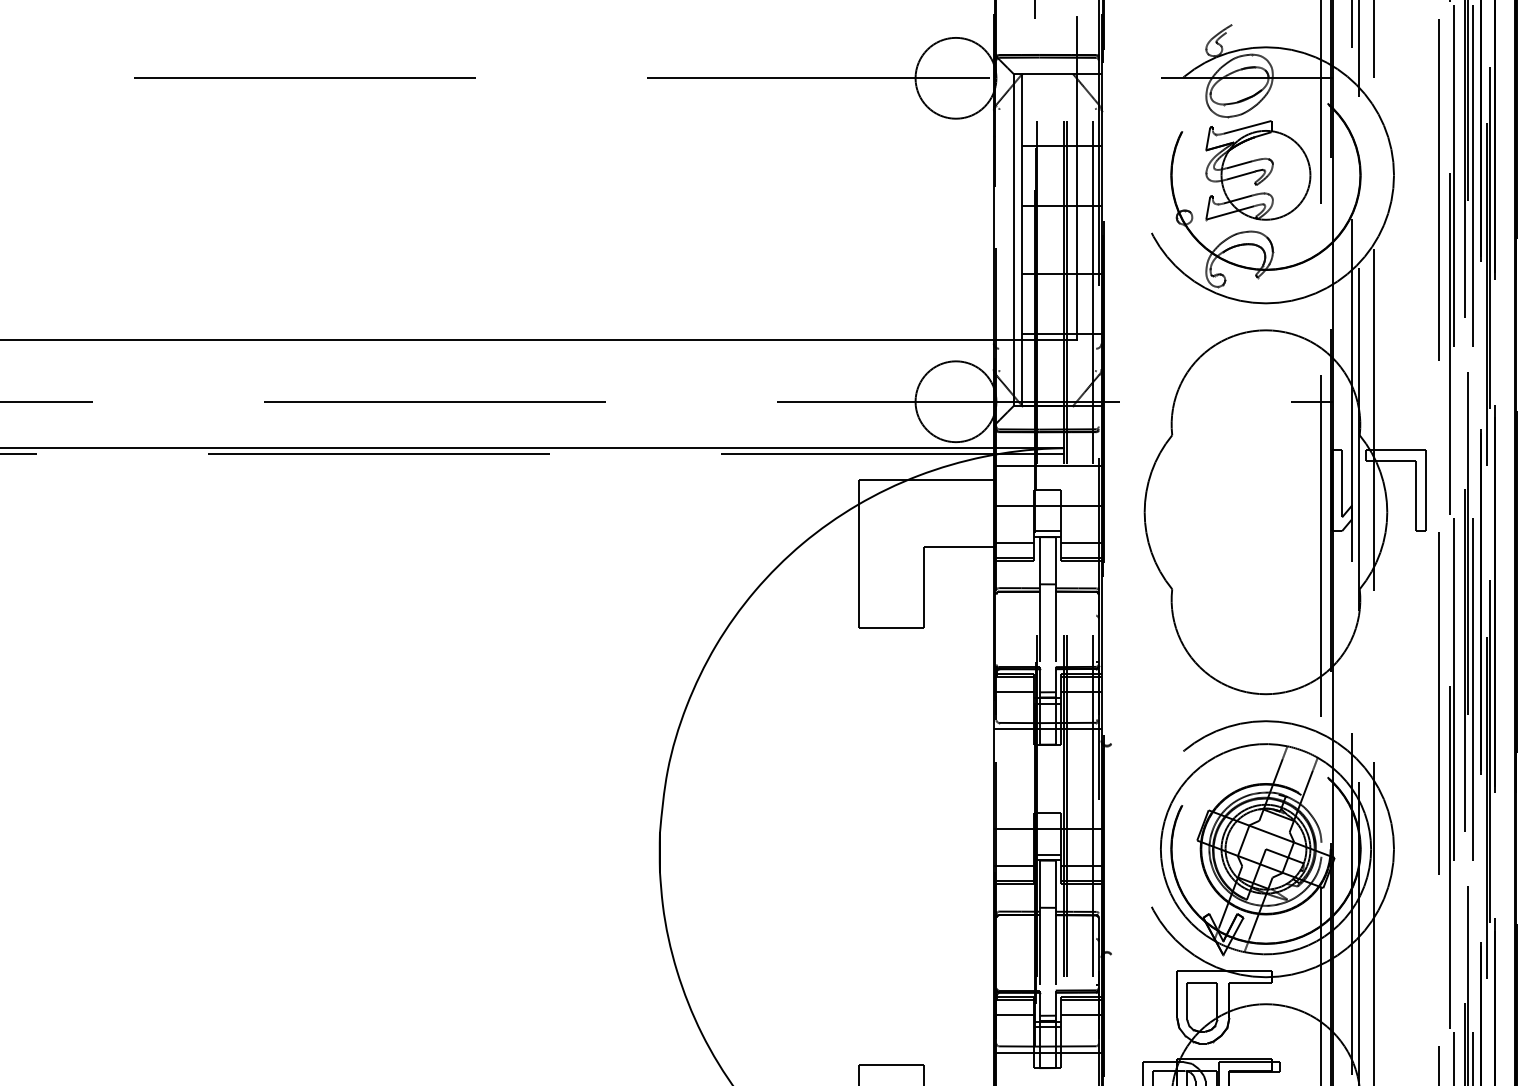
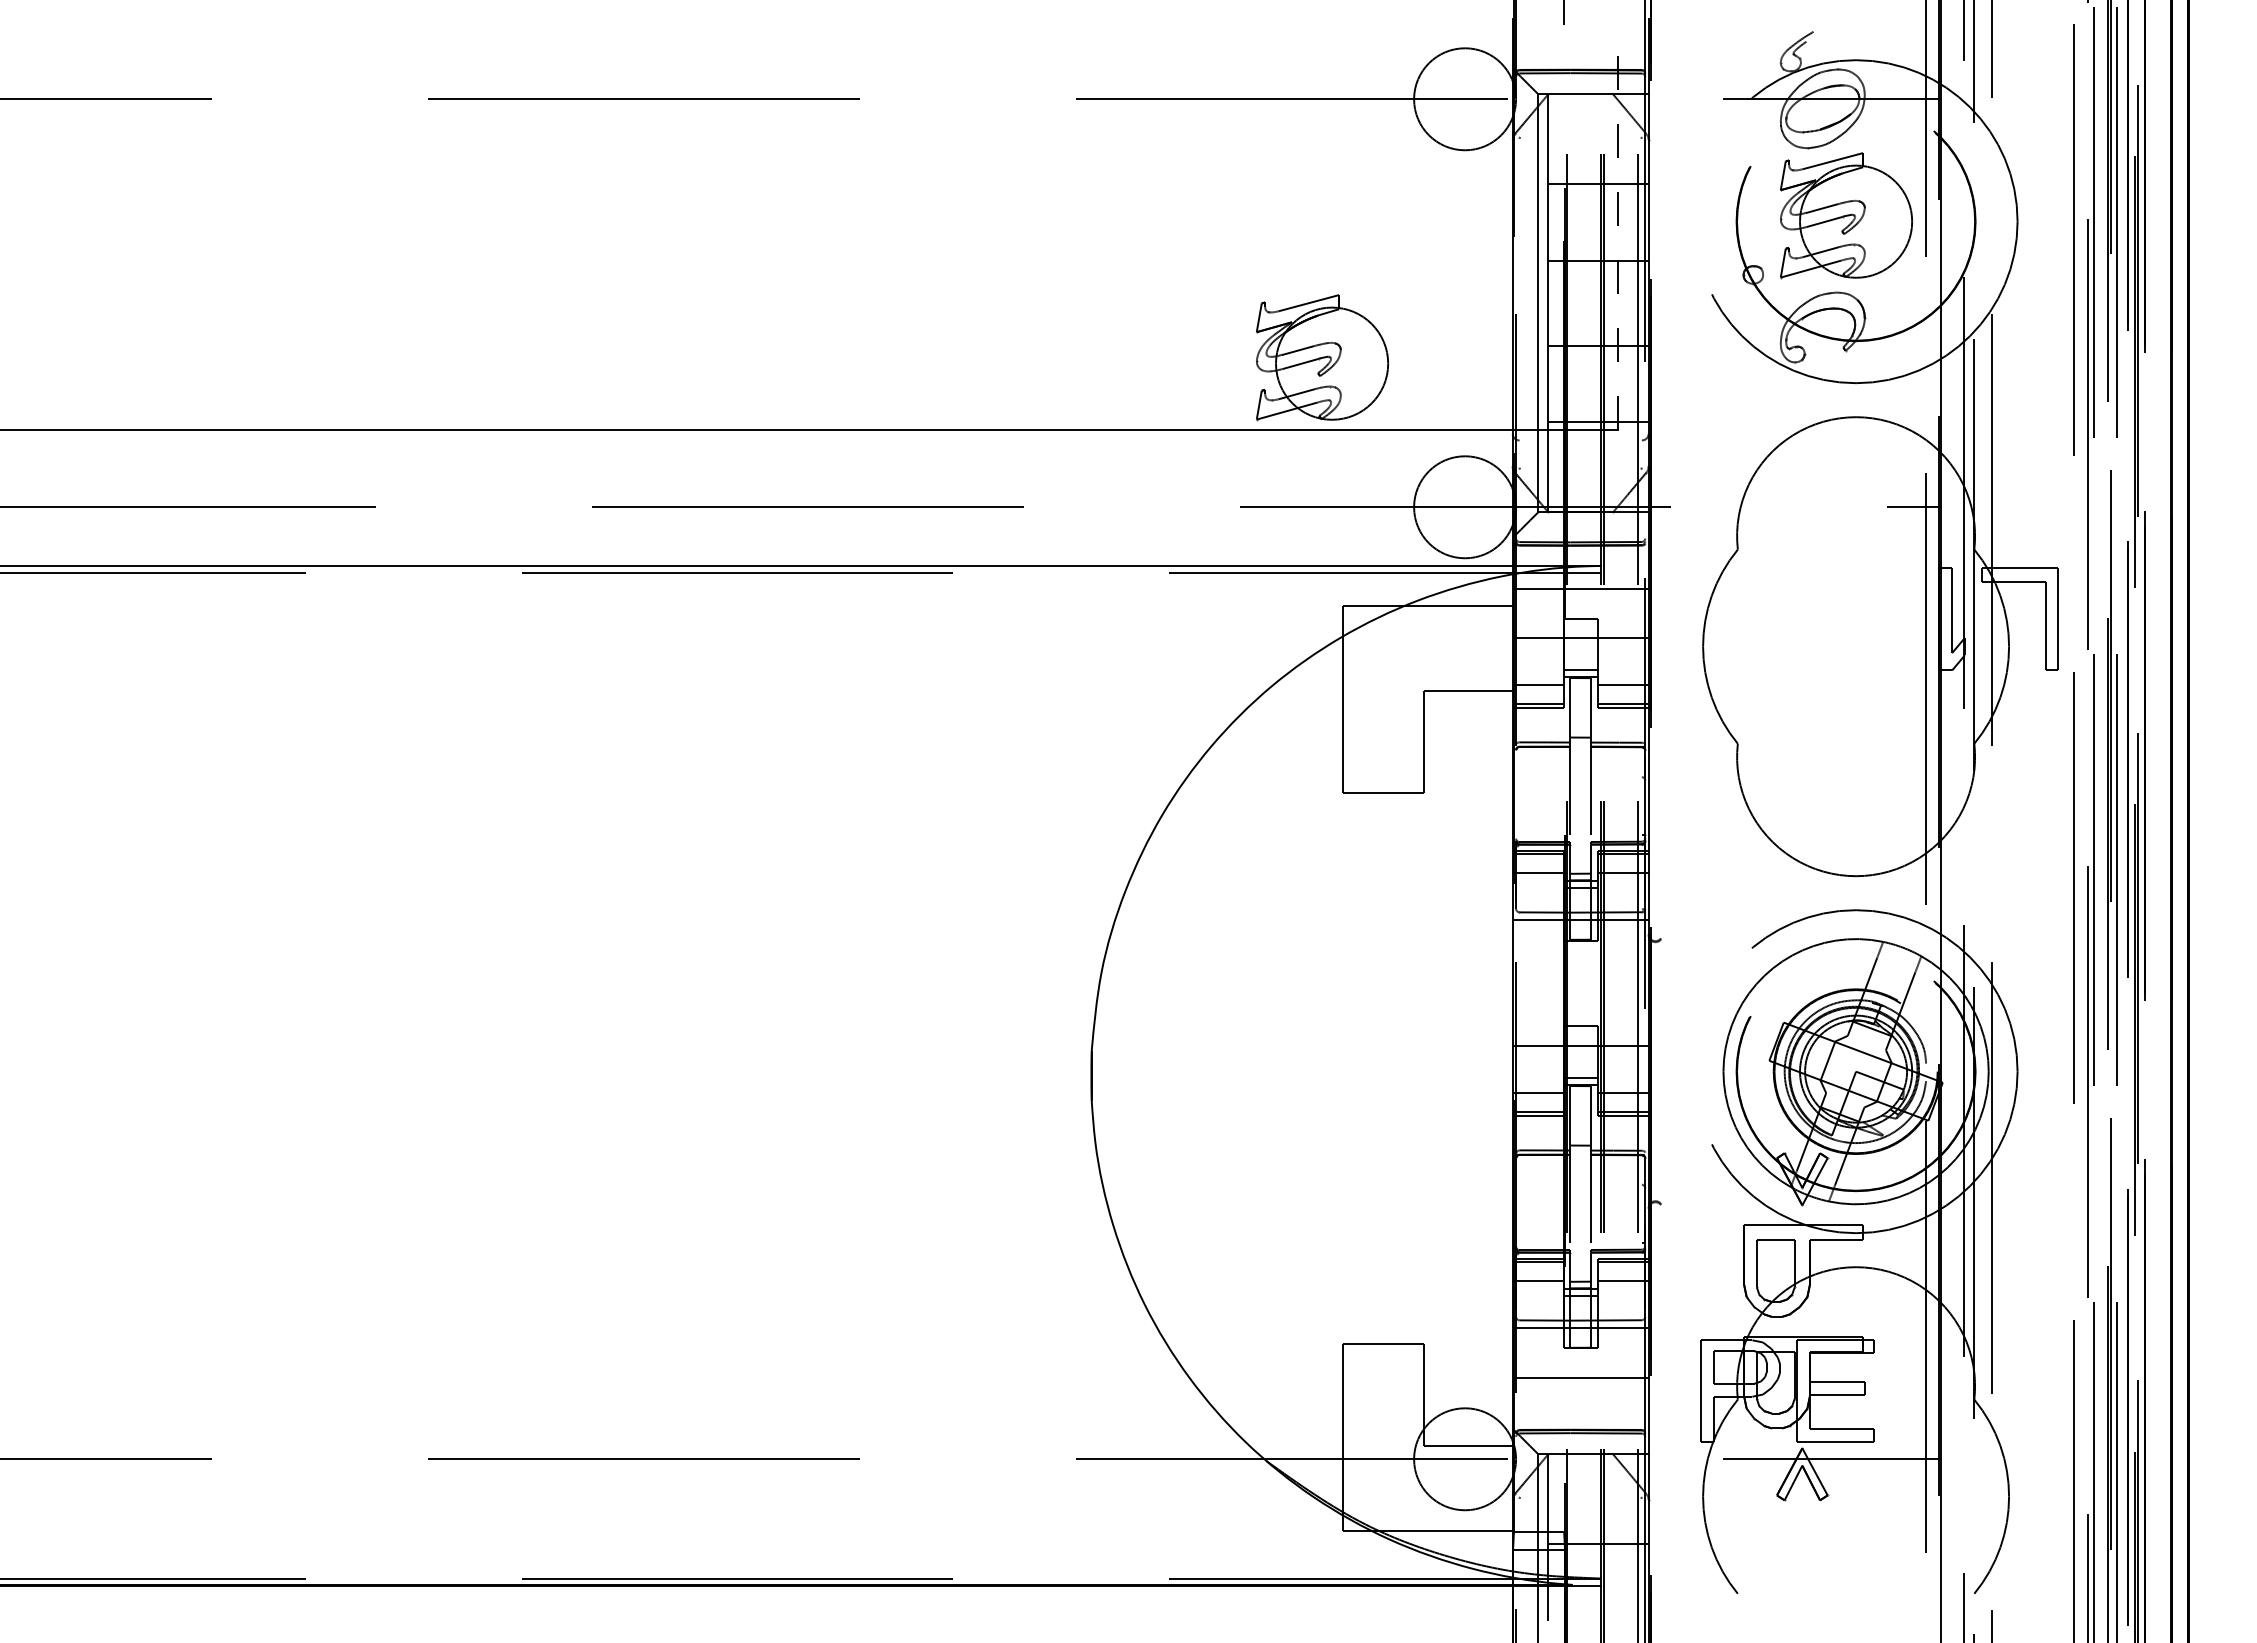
line: (1077, 178) -> (1618, 225), solid -> dashed
part: (842, 283) -> (1322, 357), added

